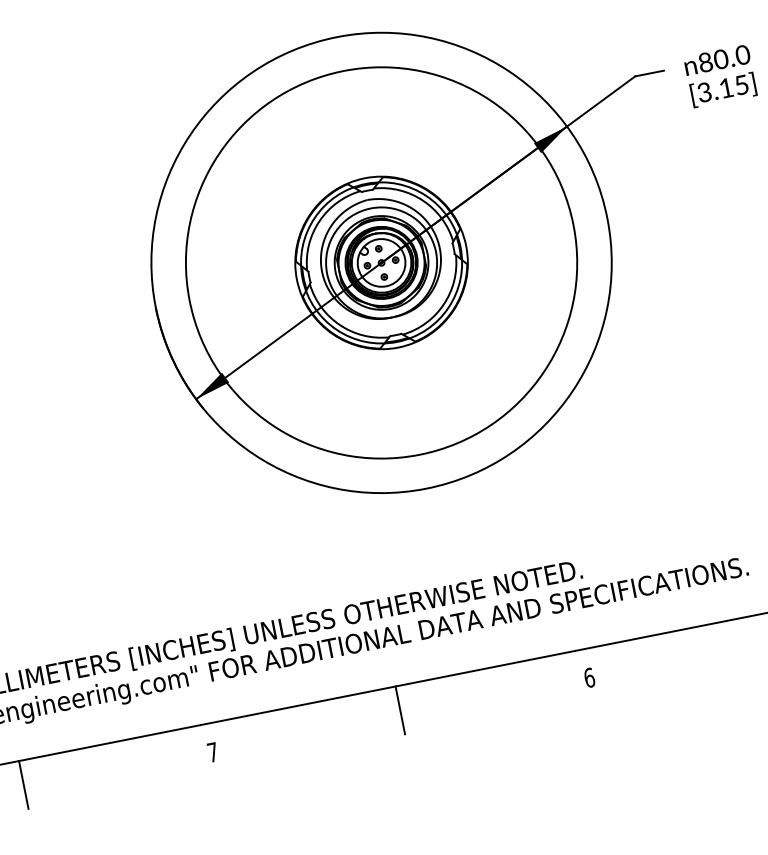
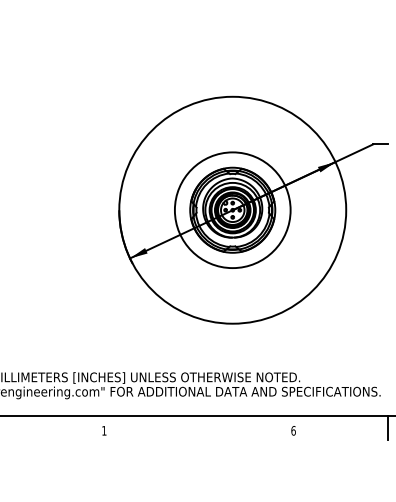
circle: (380, 261) -> (232, 209), size x0.6
line: (399, 710) -> (198, 428), removed
text: (213, 751) -> (104, 430), 7 -> 1
line: (23, 785) -> (9, 428), removed

